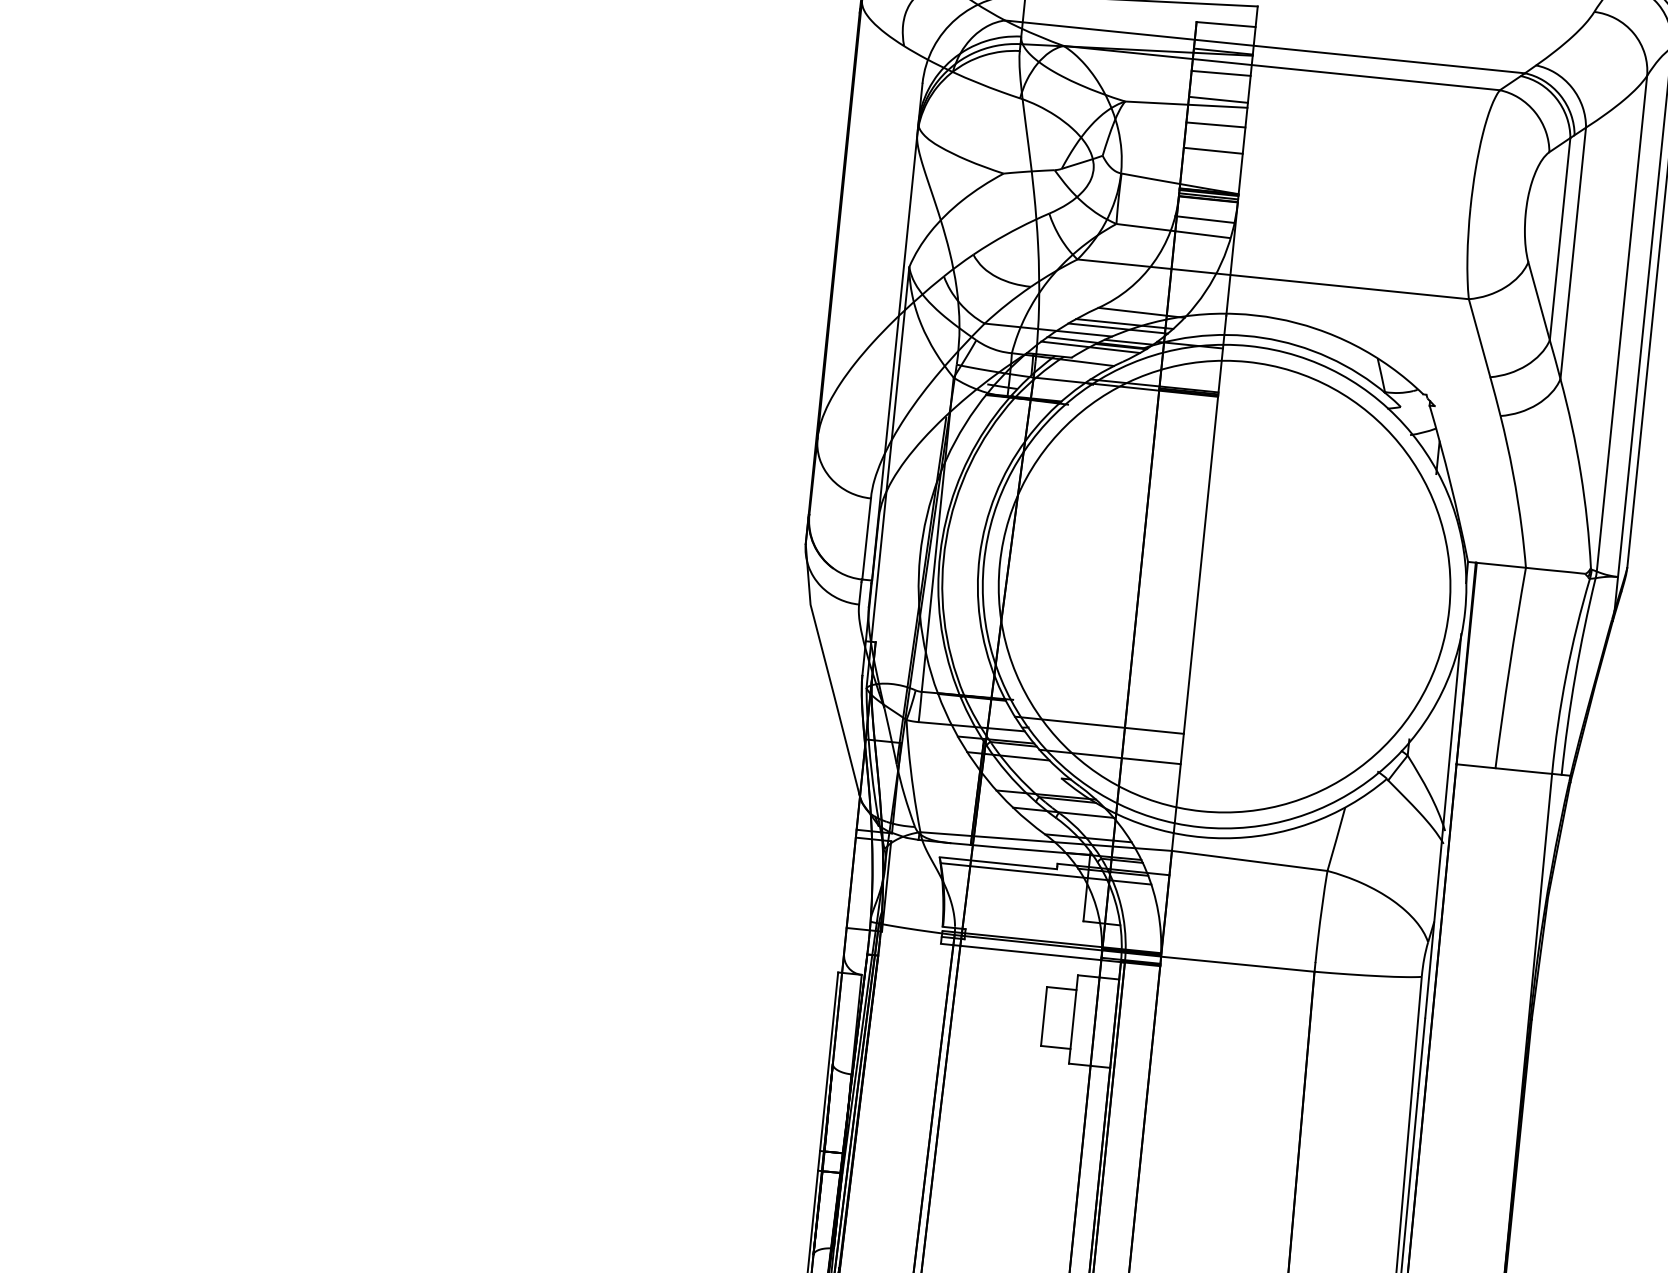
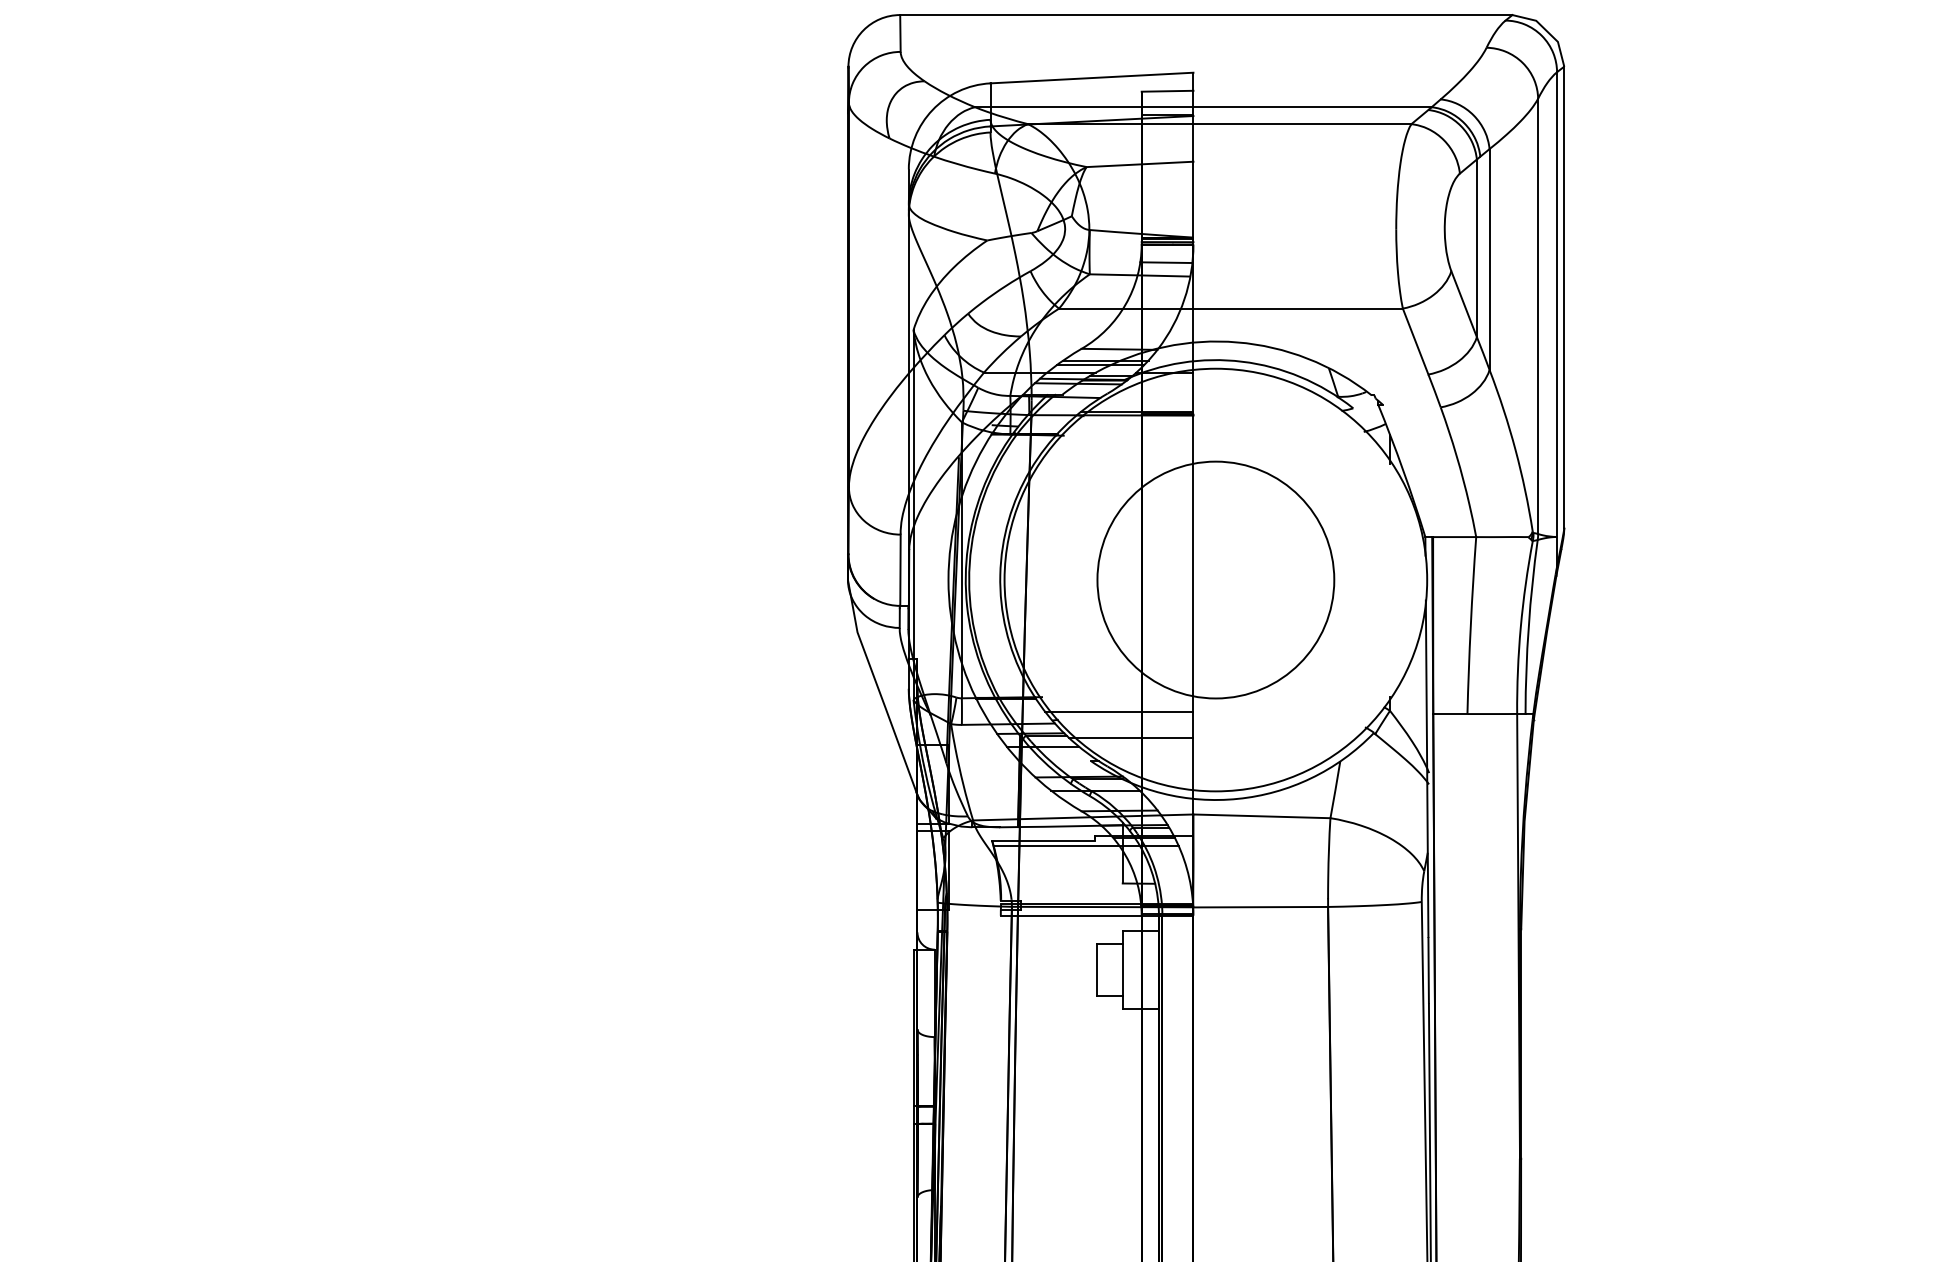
line: (1221, 72) -> (1167, 133), removed
line: (1218, 99) -> (1167, 157), removed
line: (1215, 125) -> (1167, 179), removed
line: (1213, 151) -> (1167, 202), removed
circle: (1224, 585) -> (1215, 579), size x0.6

